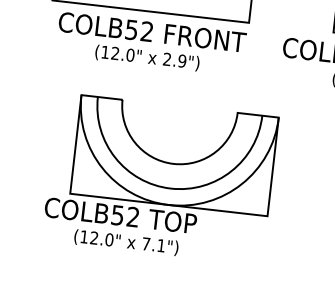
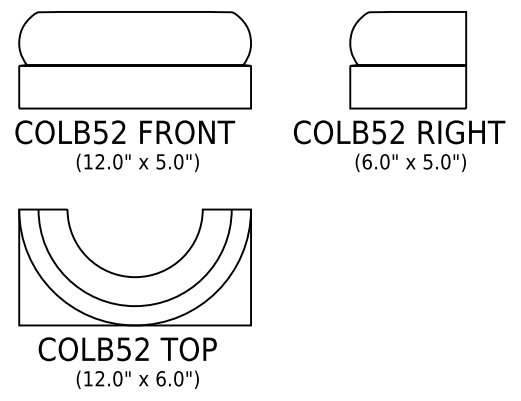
text: (152, 32) -> (125, 132), moved
text: (174, 59) -> (169, 161), 2.9") -> 5.0")
part: (173, 163) -> (134, 276), moved
text: (153, 244) -> (169, 378), 7.1") -> 6.0")

